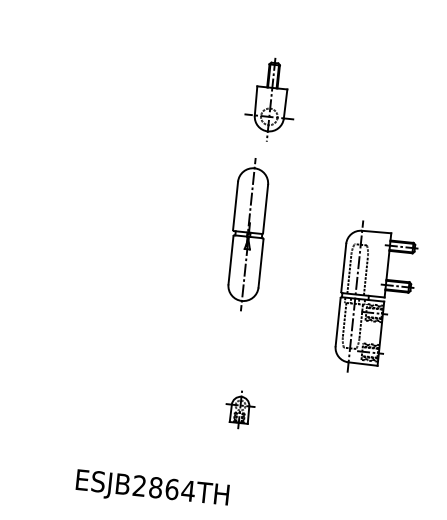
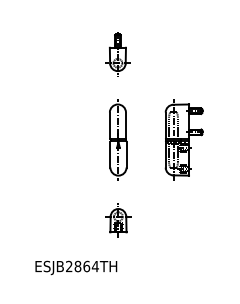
part: (248, 233) -> (118, 139), moved
part: (374, 297) -> (183, 139), moved
part: (240, 409) -> (118, 220), size x1.67

